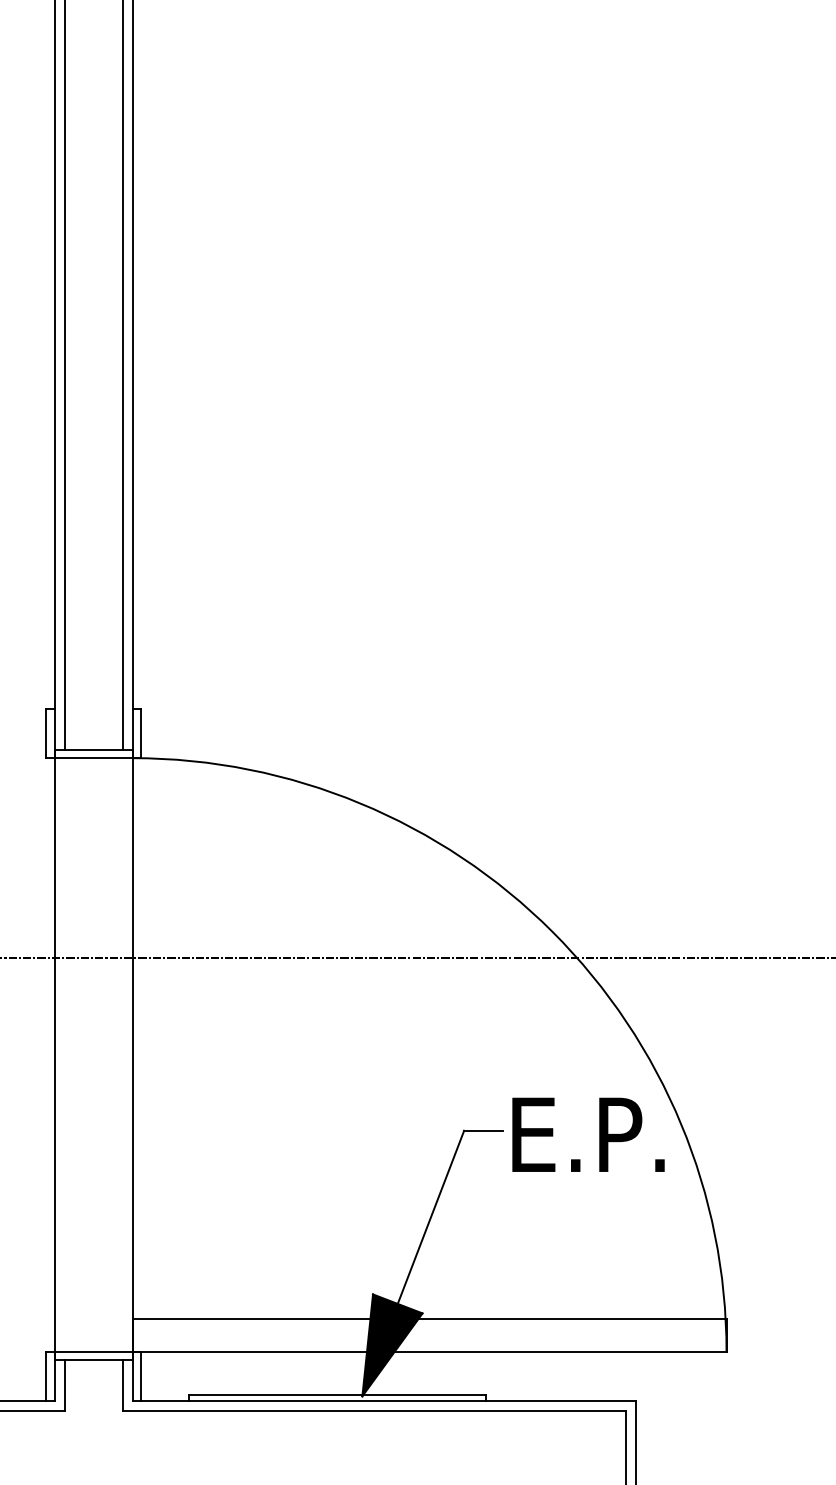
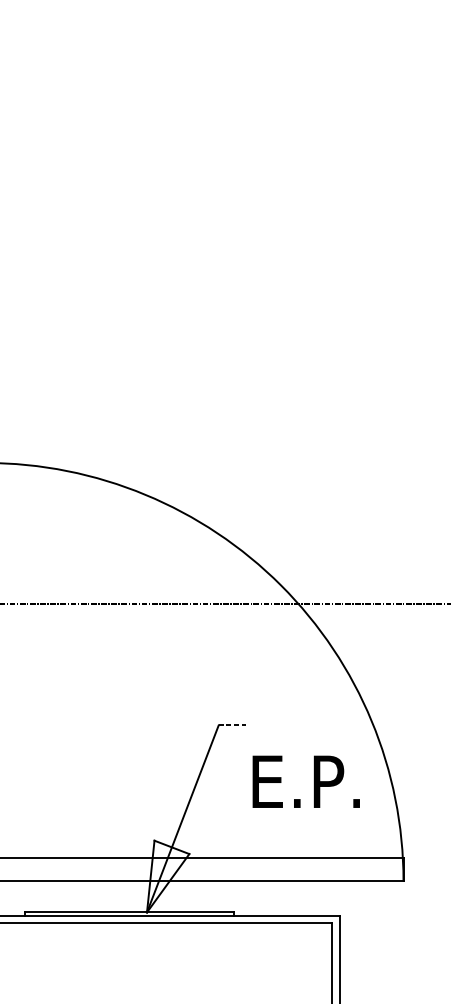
line: (483, 1130) -> (232, 725), solid -> dashed
text: (588, 1134) -> (306, 781), moved
fill: (392, 1345) -> (168, 876), removed

